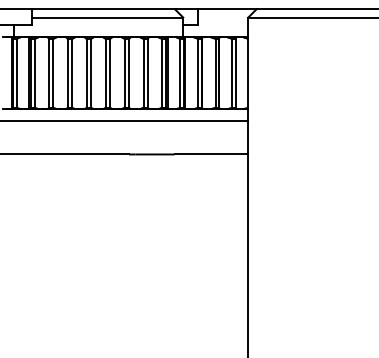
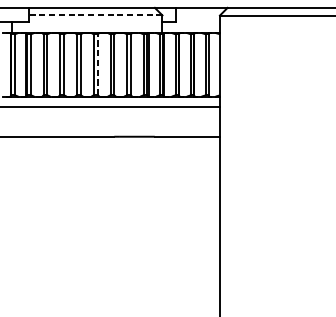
line: (107, 17) -> (95, 15), solid -> dashed
line: (110, 72) -> (97, 64), solid -> dashed

